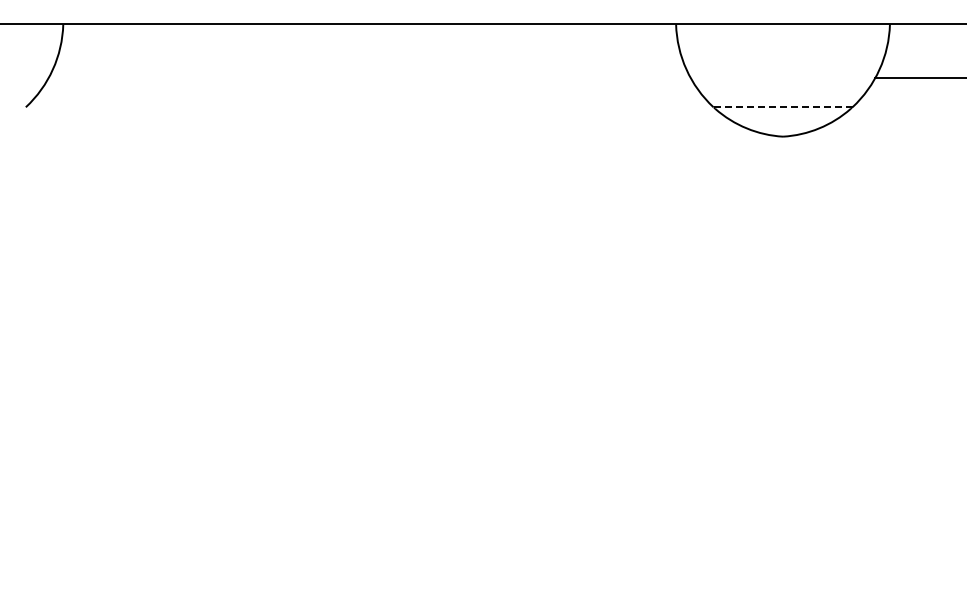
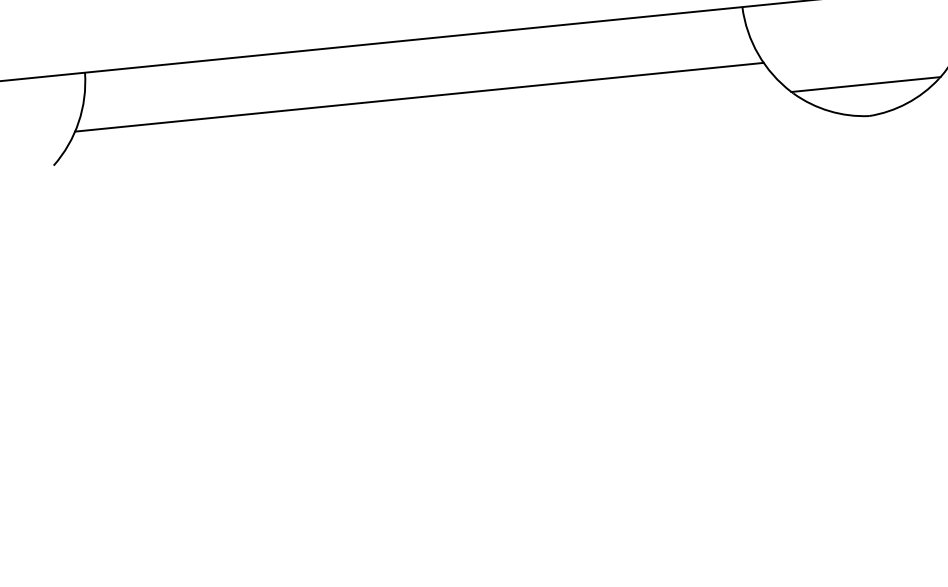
line: (369, 77) -> (419, 96), added
line: (783, 107) -> (866, 84), dashed -> solid

